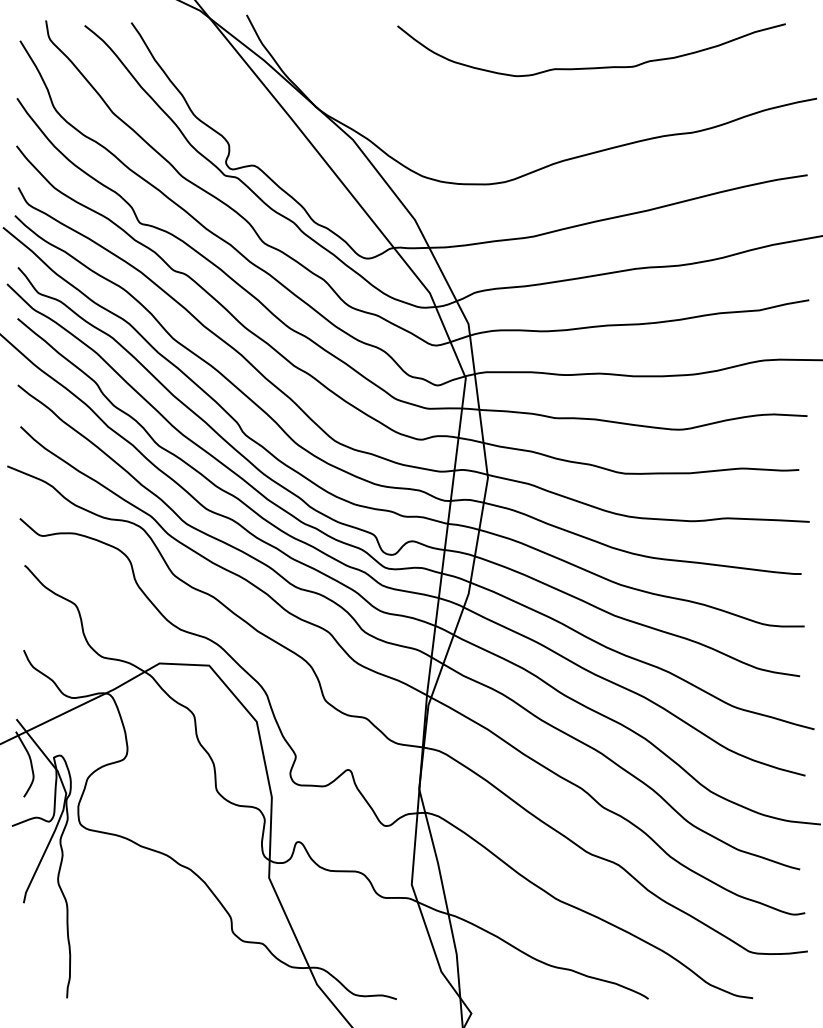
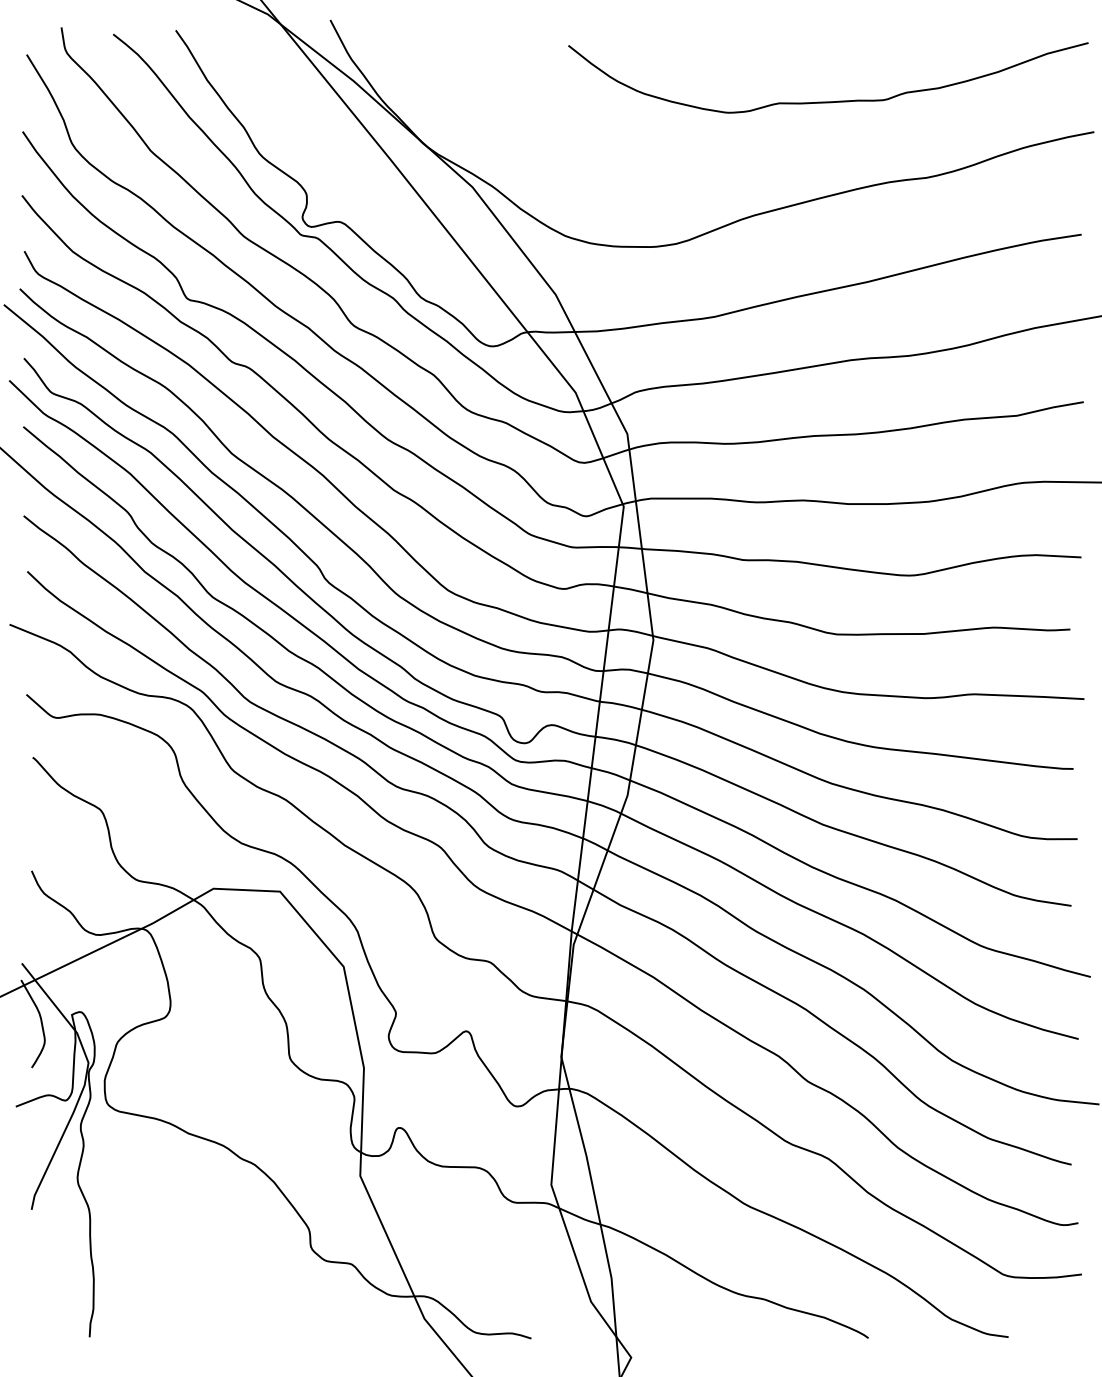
curve: (591, 67) -> (828, 101), moved

